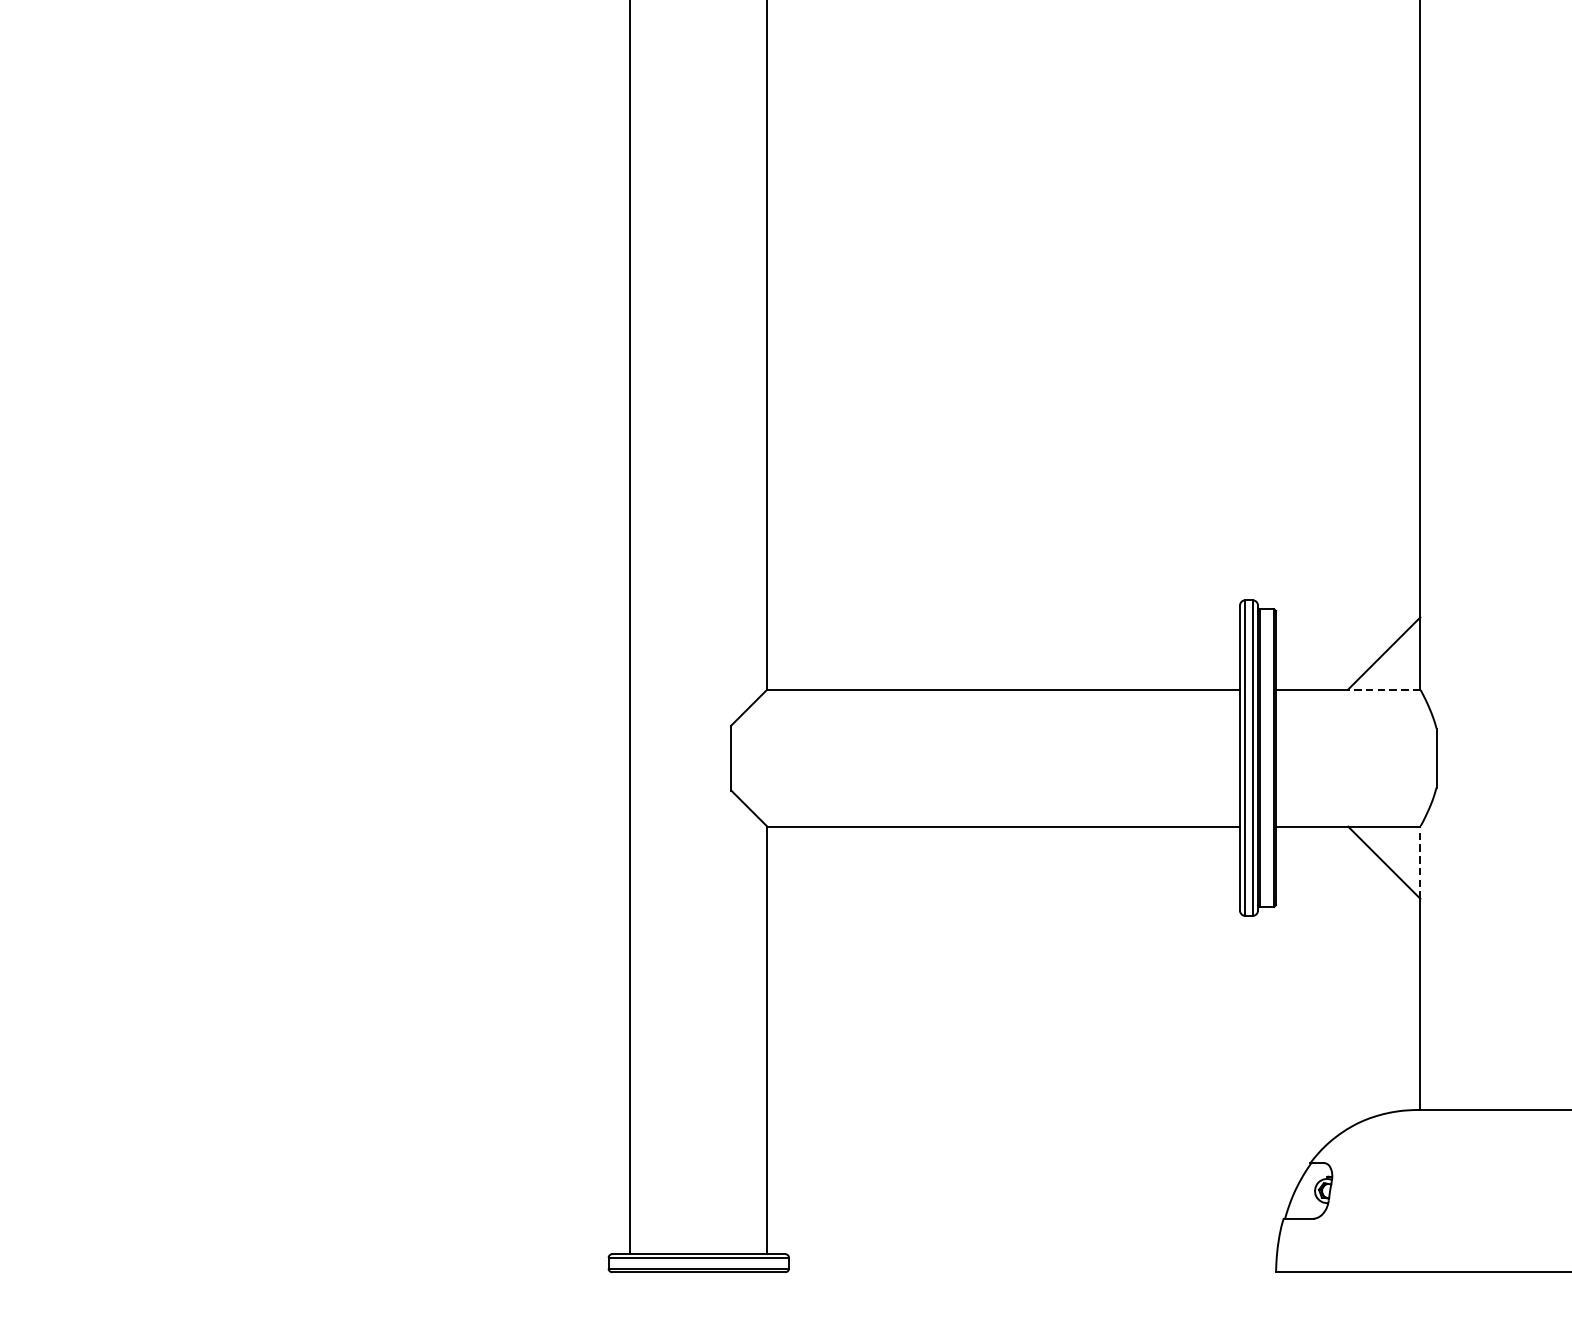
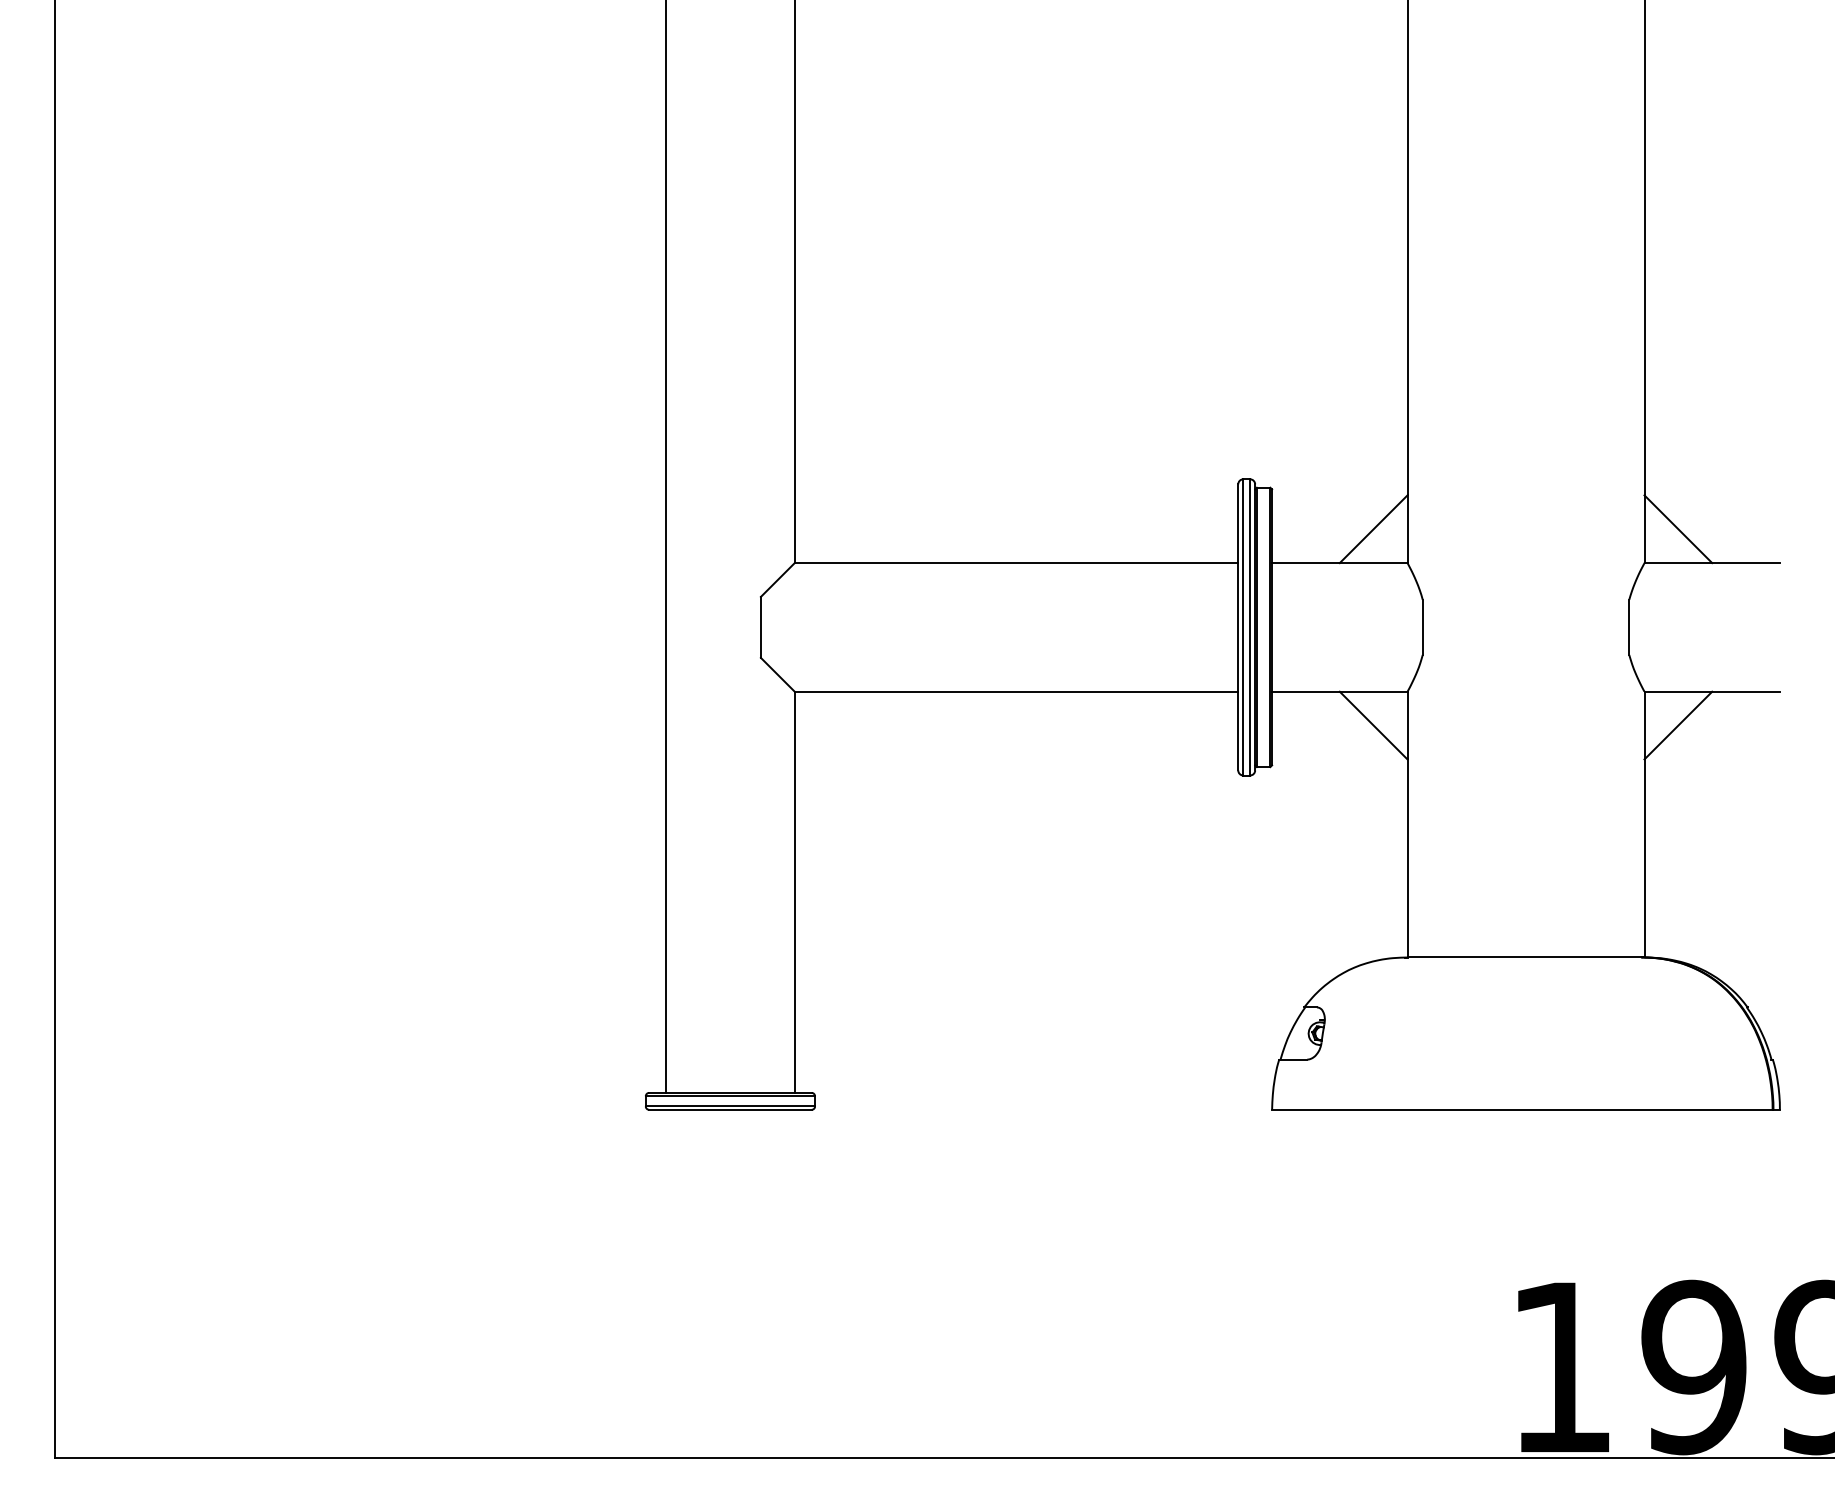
line: (1384, 689) -> (1373, 563), dashed -> solid
line: (1420, 862) -> (1407, 725), dashed -> solid

